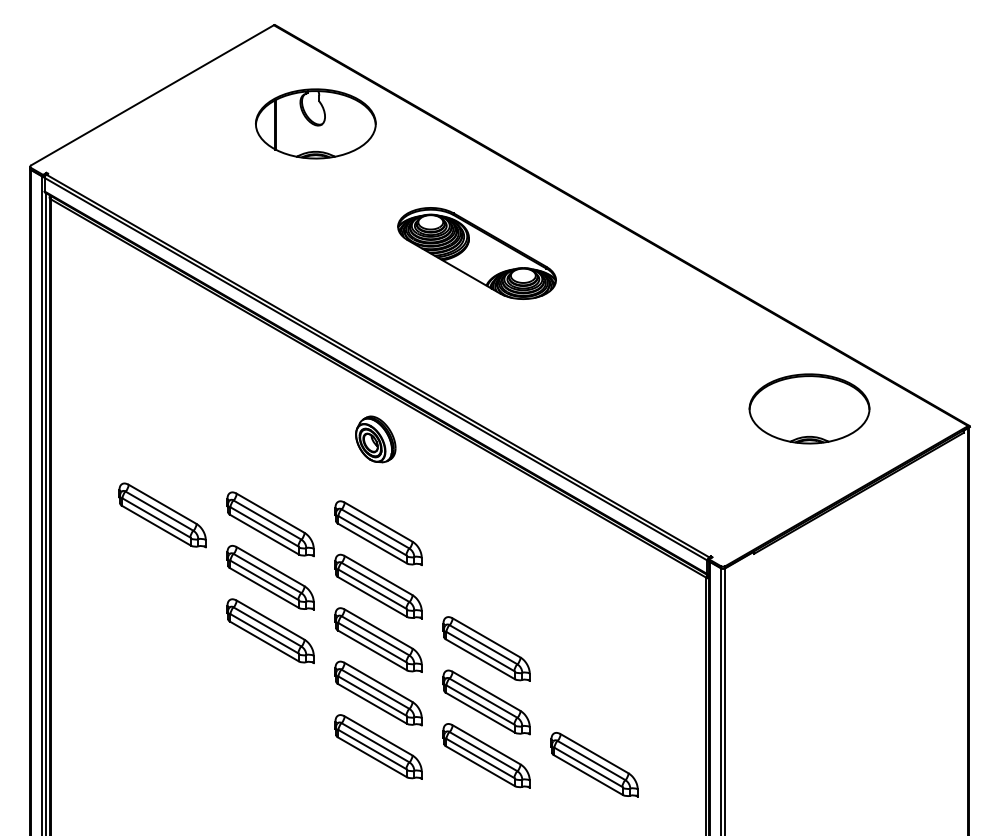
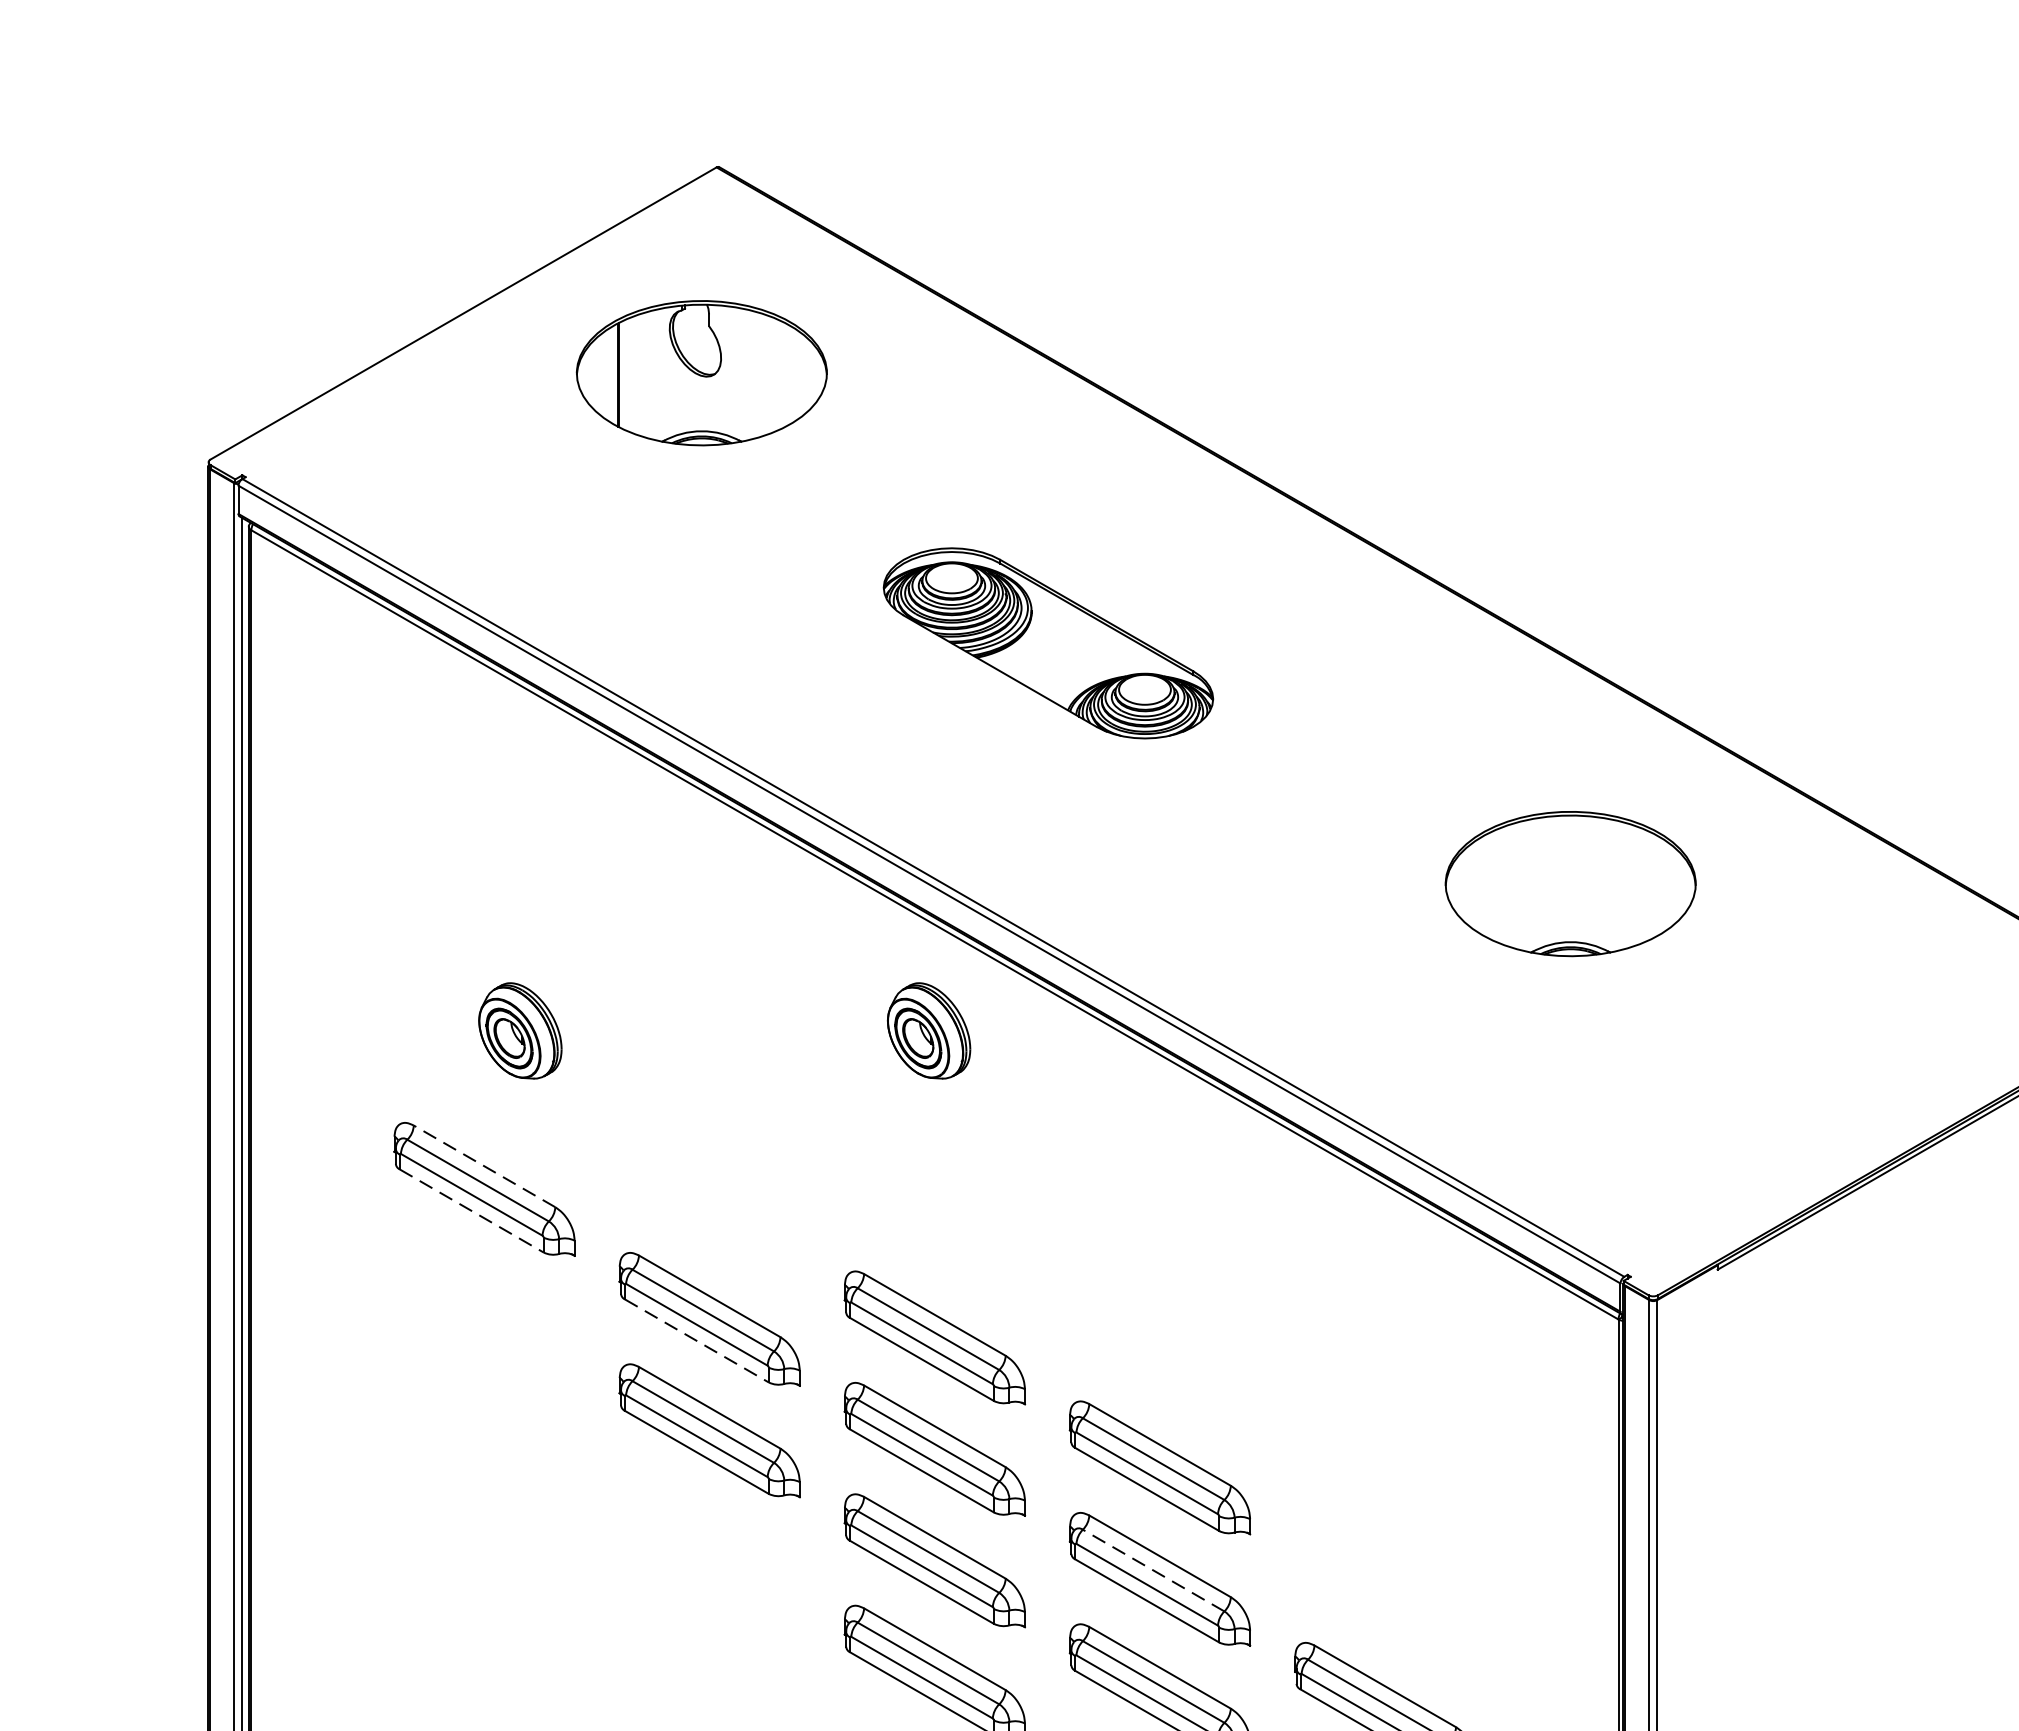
part: (315, 123) -> (701, 372), moved
part: (476, 253) -> (1047, 643), moved
part: (809, 408) -> (1570, 883), moved
part: (179, 439) -> (519, 1031), added
line: (162, 504) -> (484, 1166), solid -> dashed
part: (270, 524) -> (709, 1208), removed
line: (156, 525) -> (471, 1210), solid -> dashed
part: (378, 532) -> (934, 1225), removed
line: (264, 588) -> (696, 1341), solid -> dashed
line: (483, 697) -> (1153, 1569), solid -> dashed

